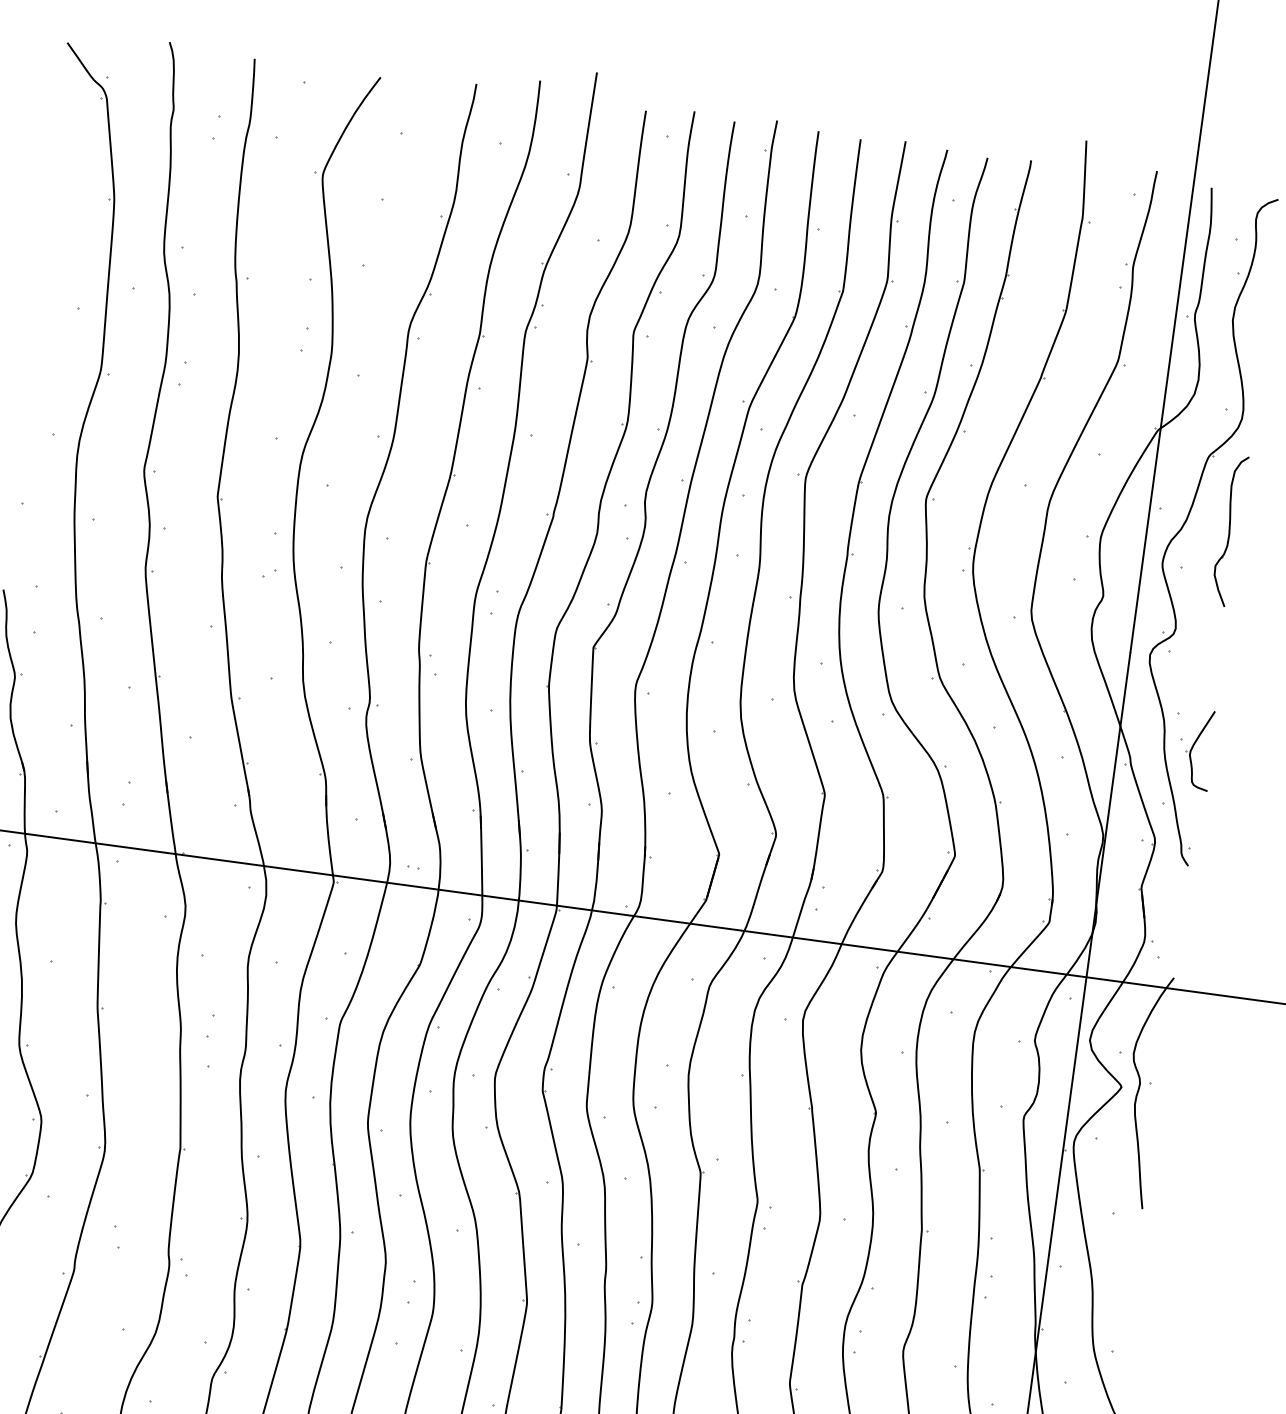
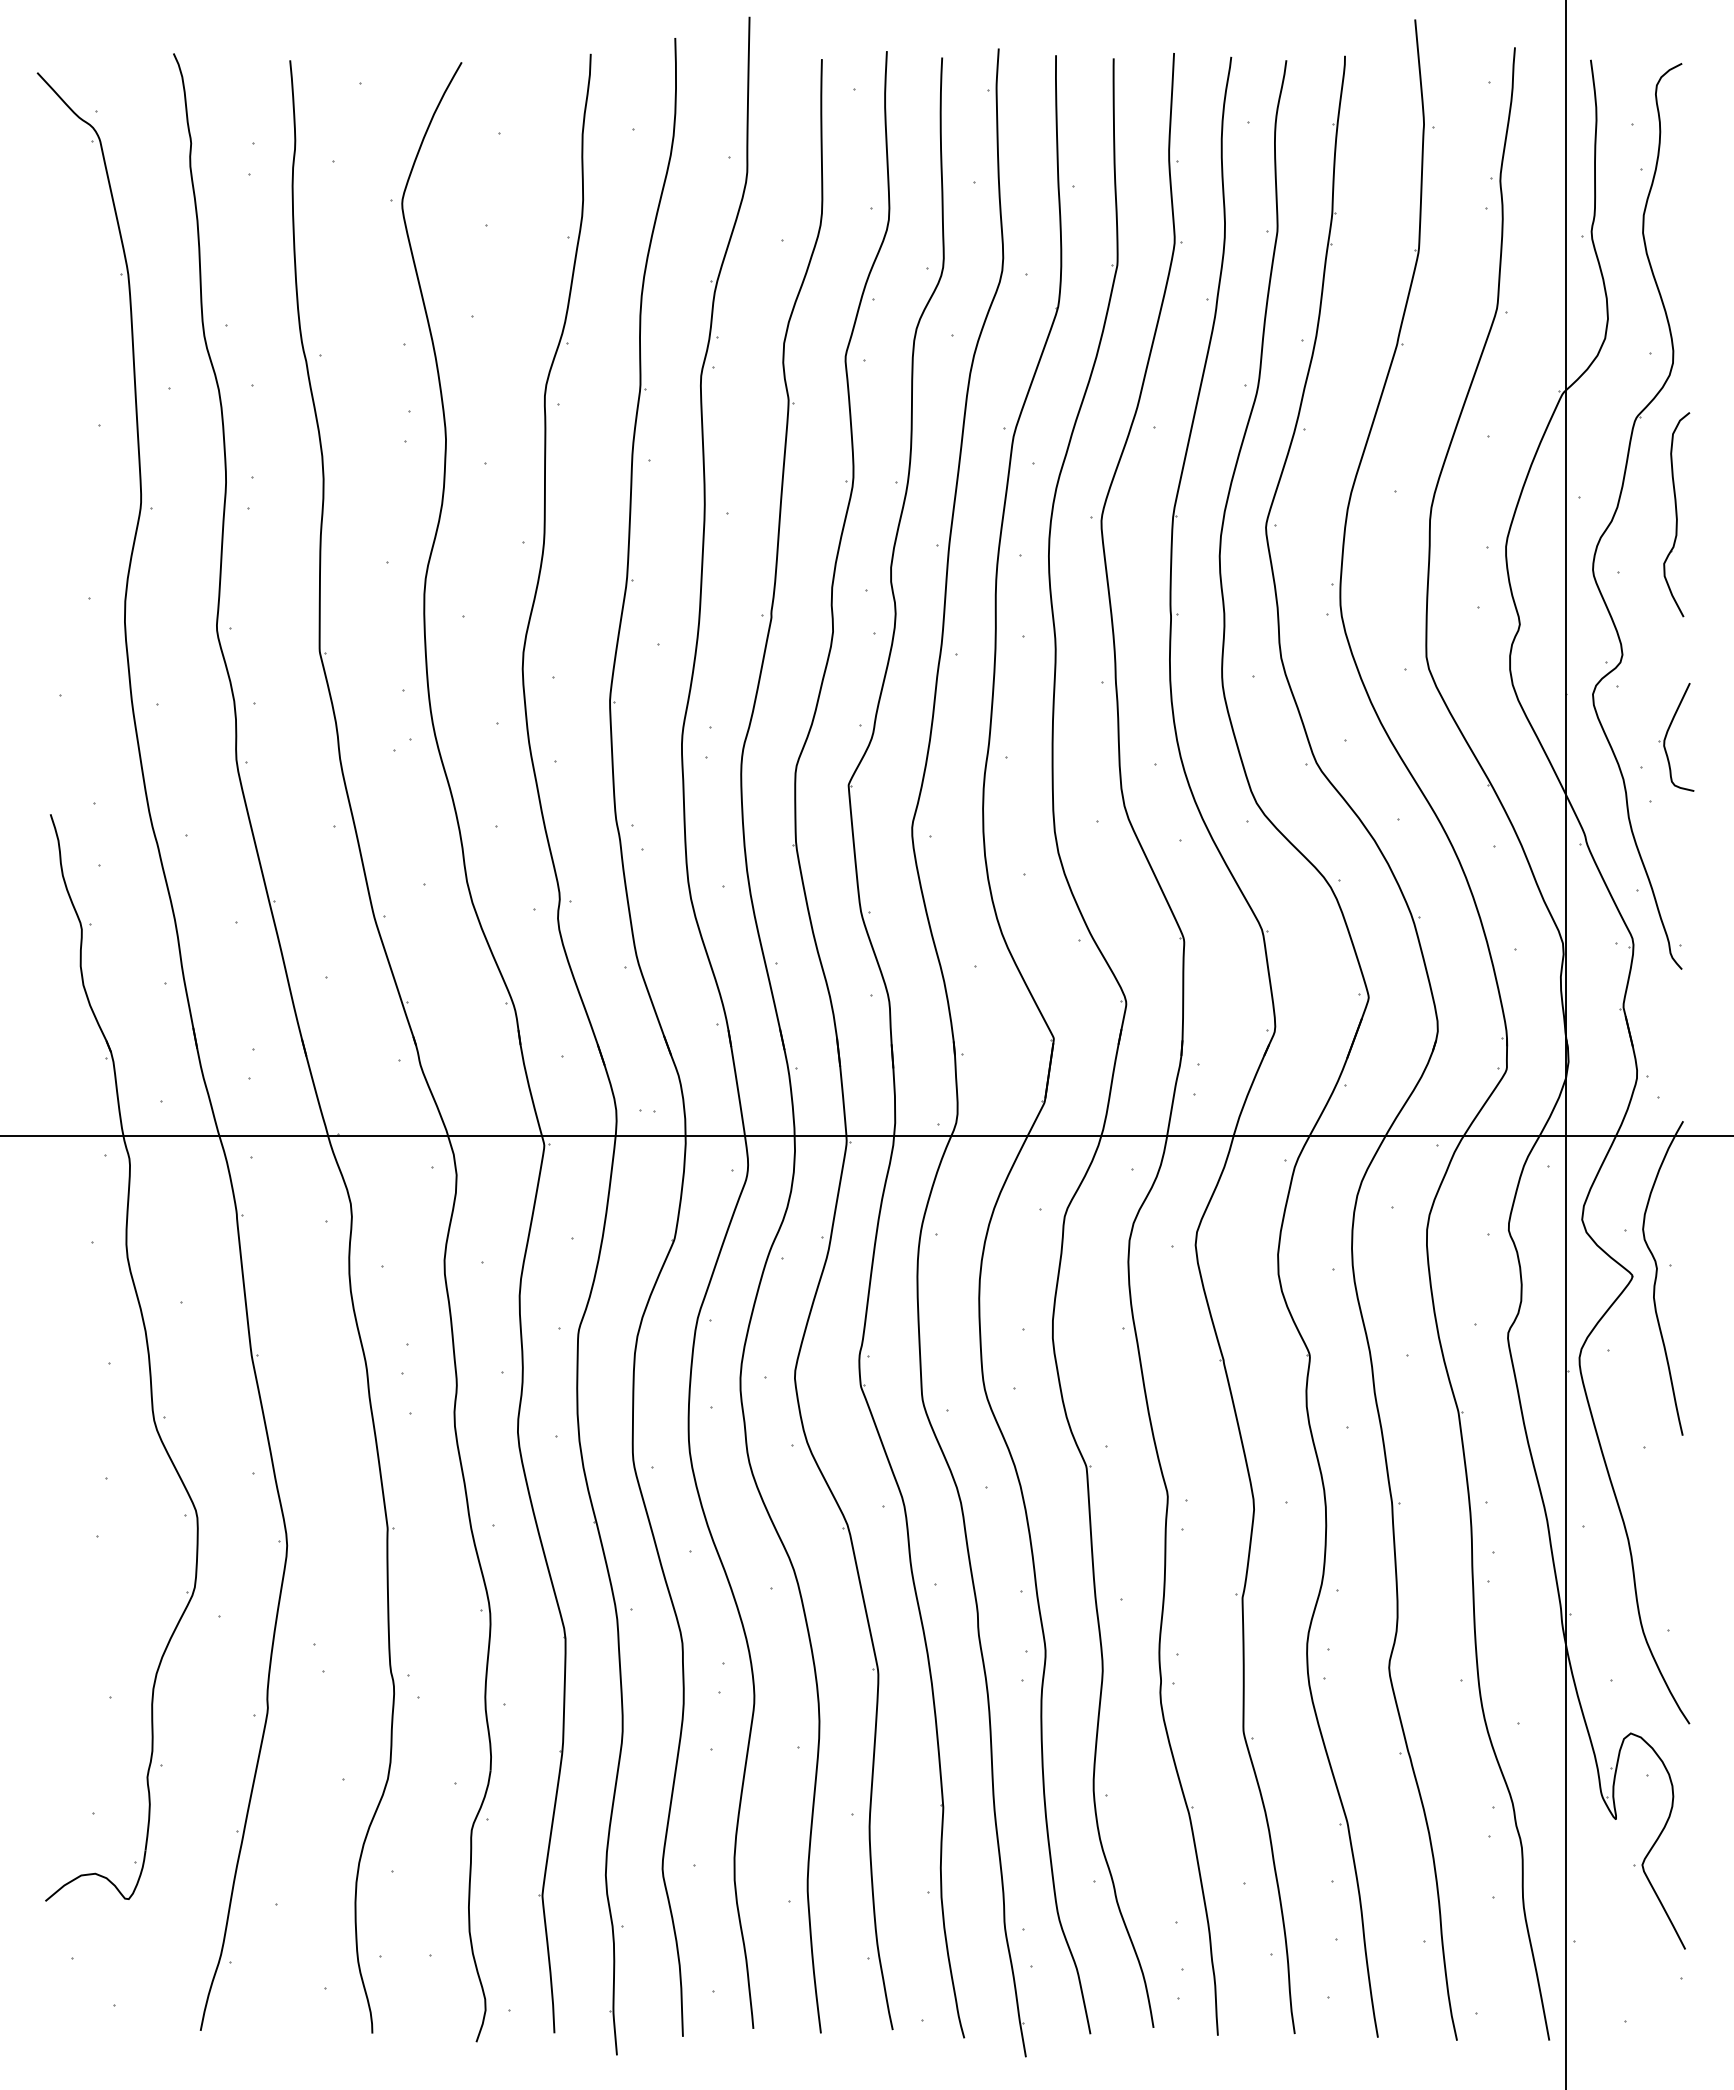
part: (1193, 747) -> (1667, 735), moved

